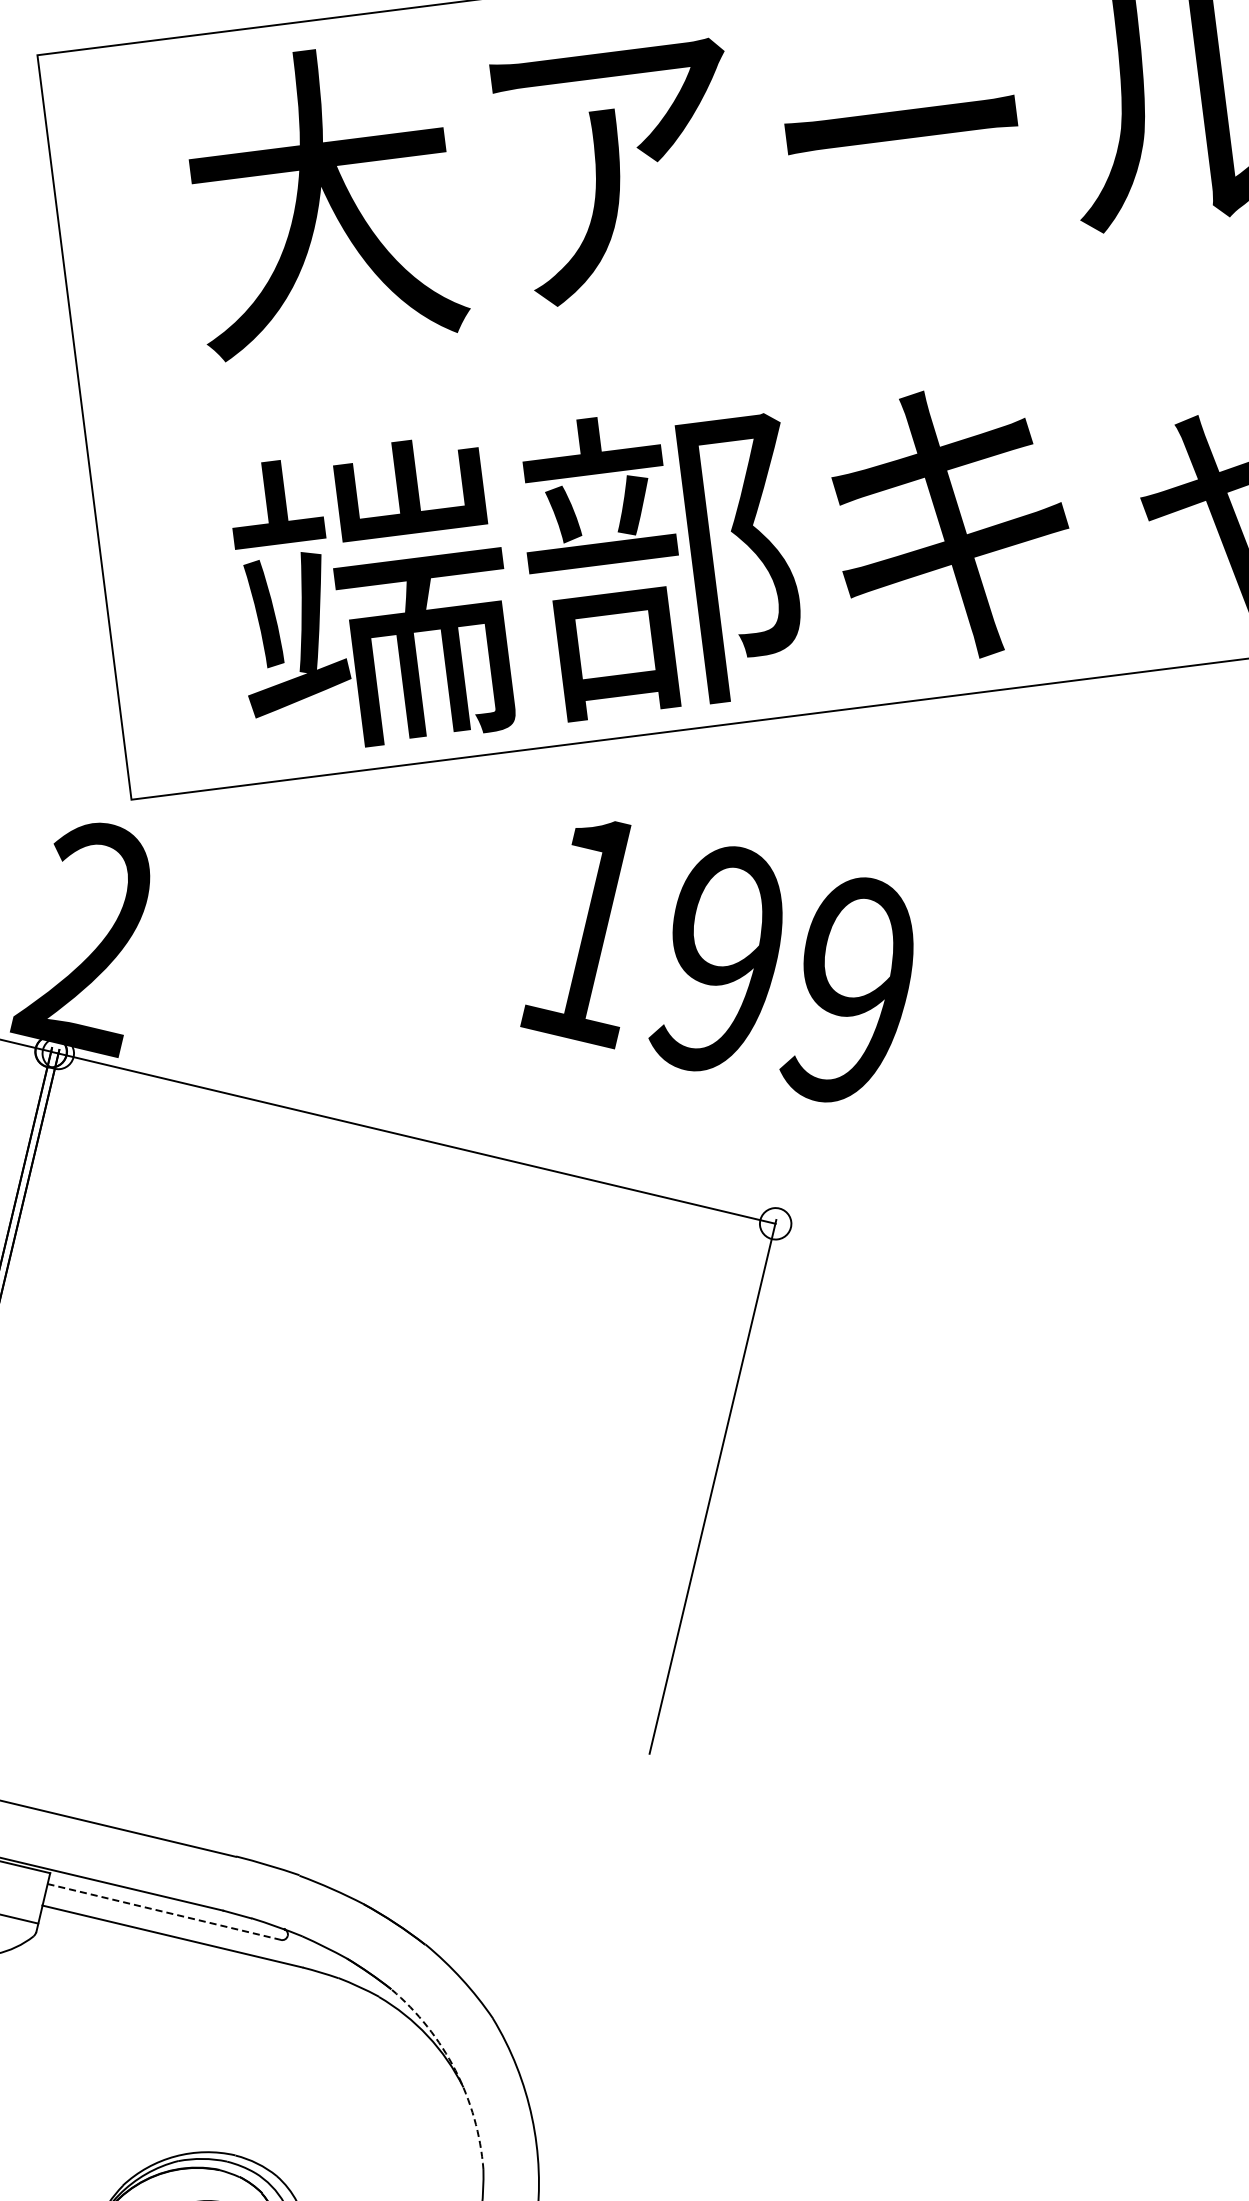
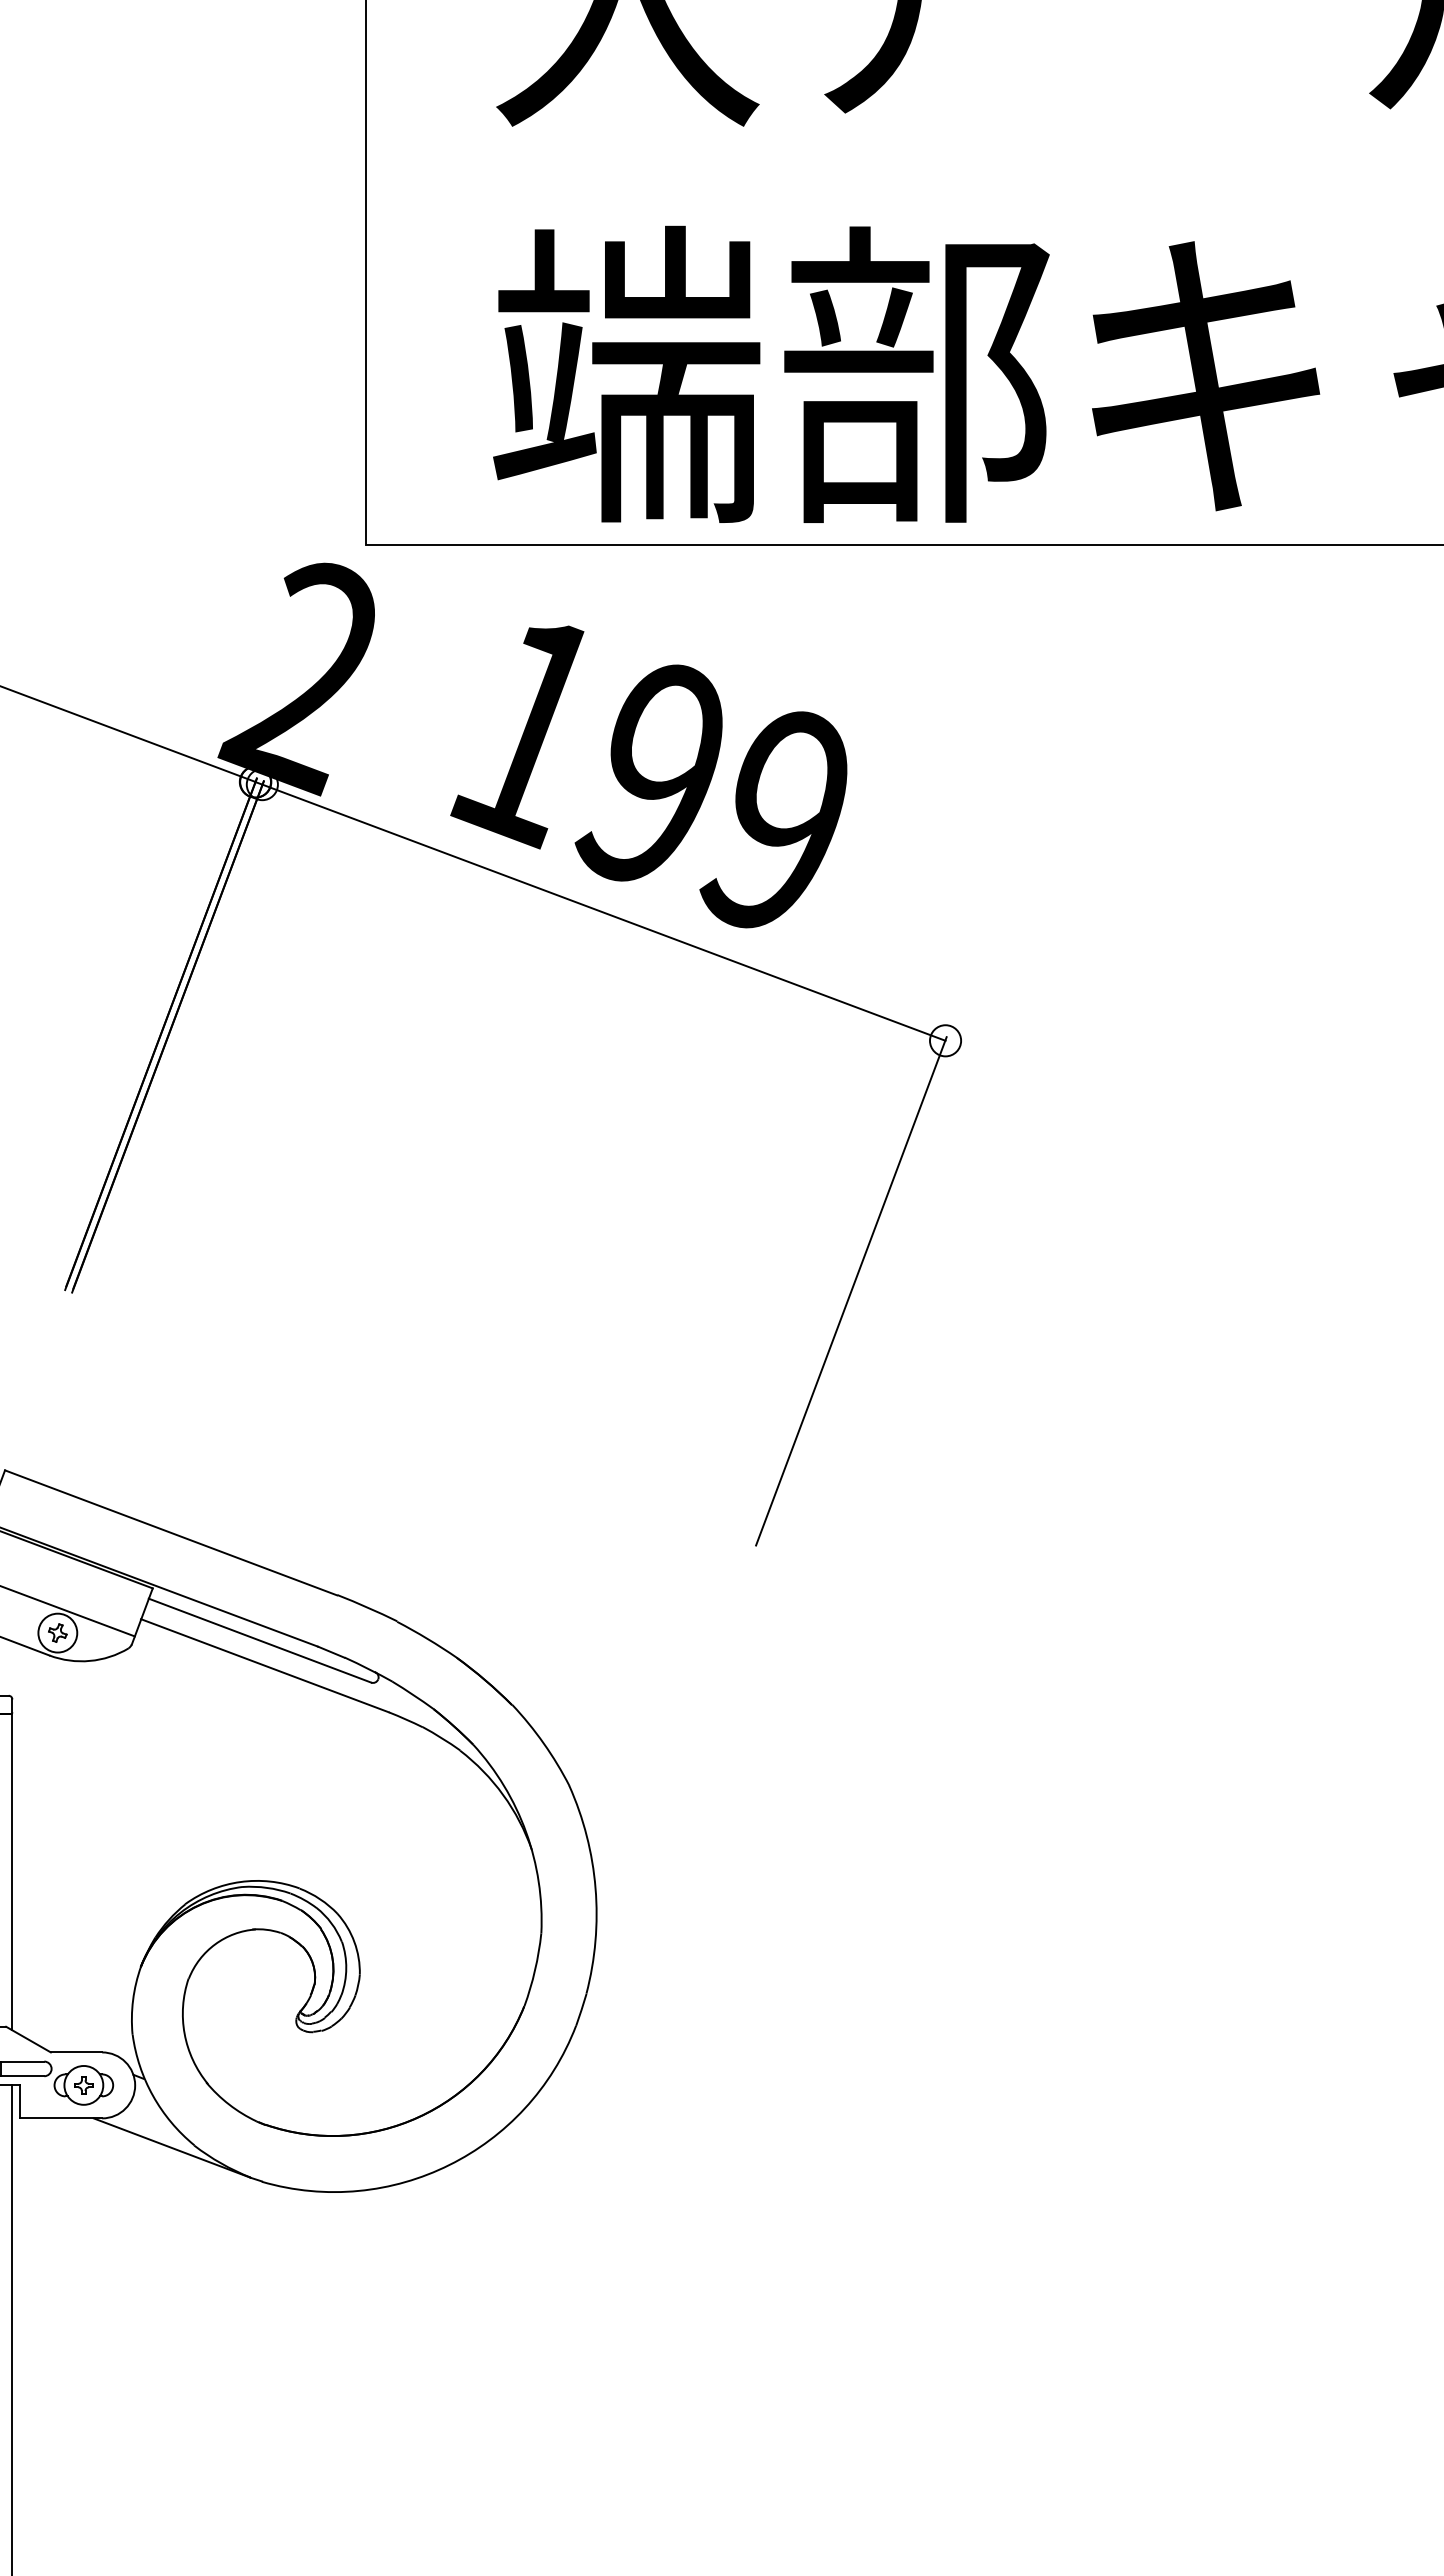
text: (714, 962) -> (648, 776), moved
line: (163, 1911) -> (259, 1640), dashed -> solid
arc: (455, 2070) -> (526, 1832), dashed -> solid

